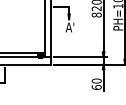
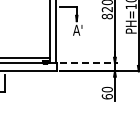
line: (80, 57) -> (89, 63), solid -> dashed

